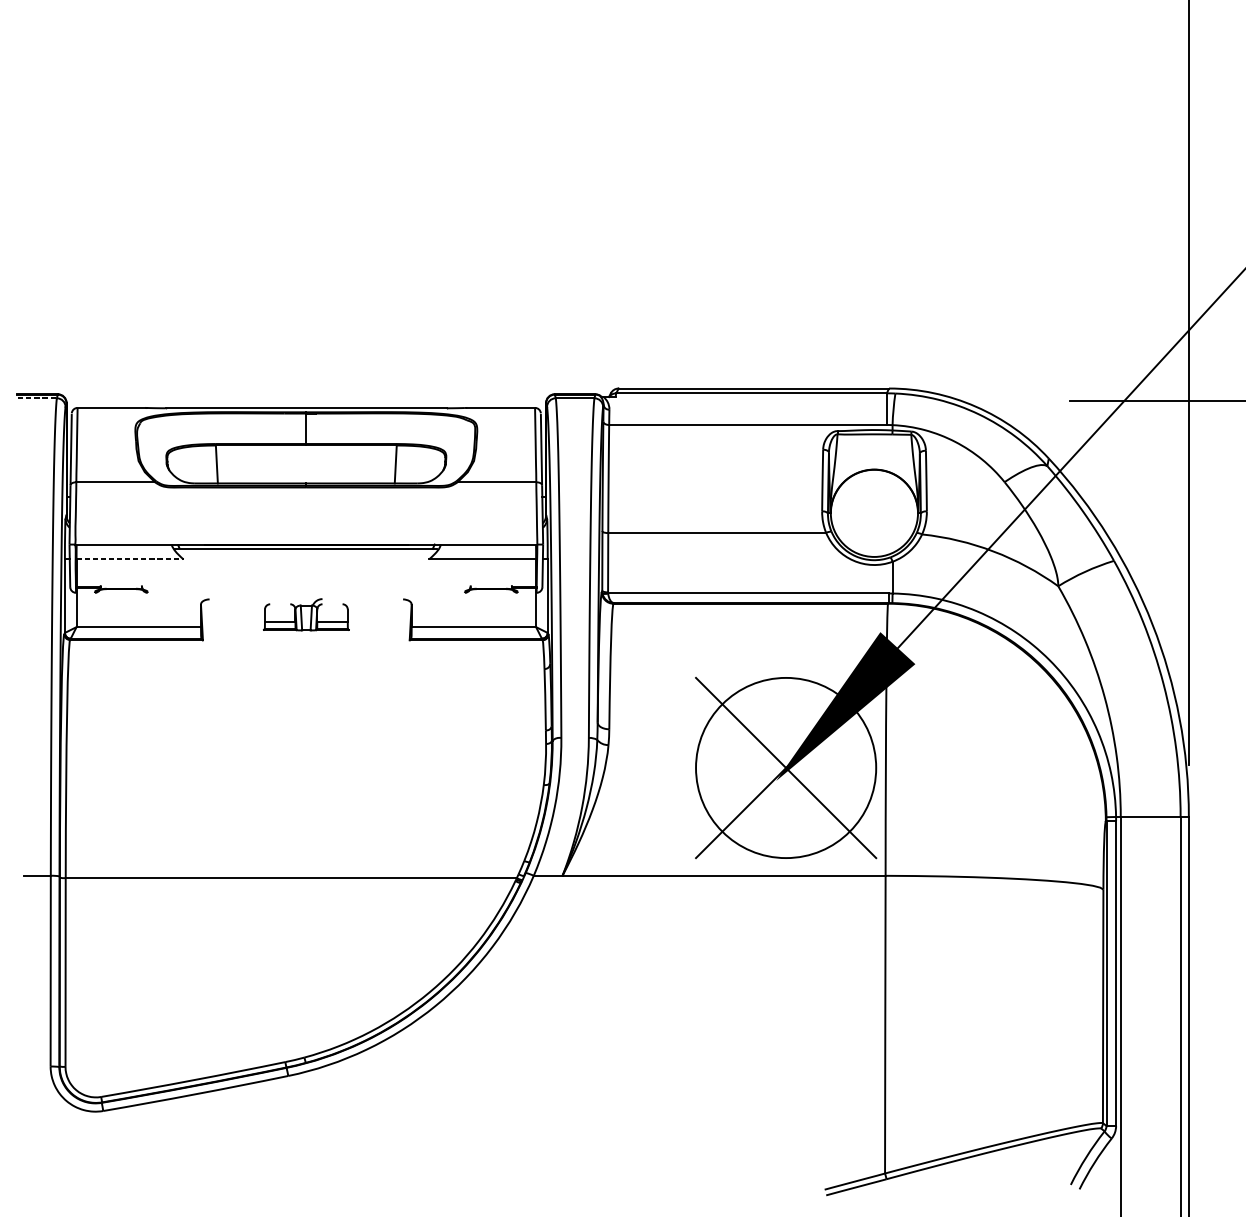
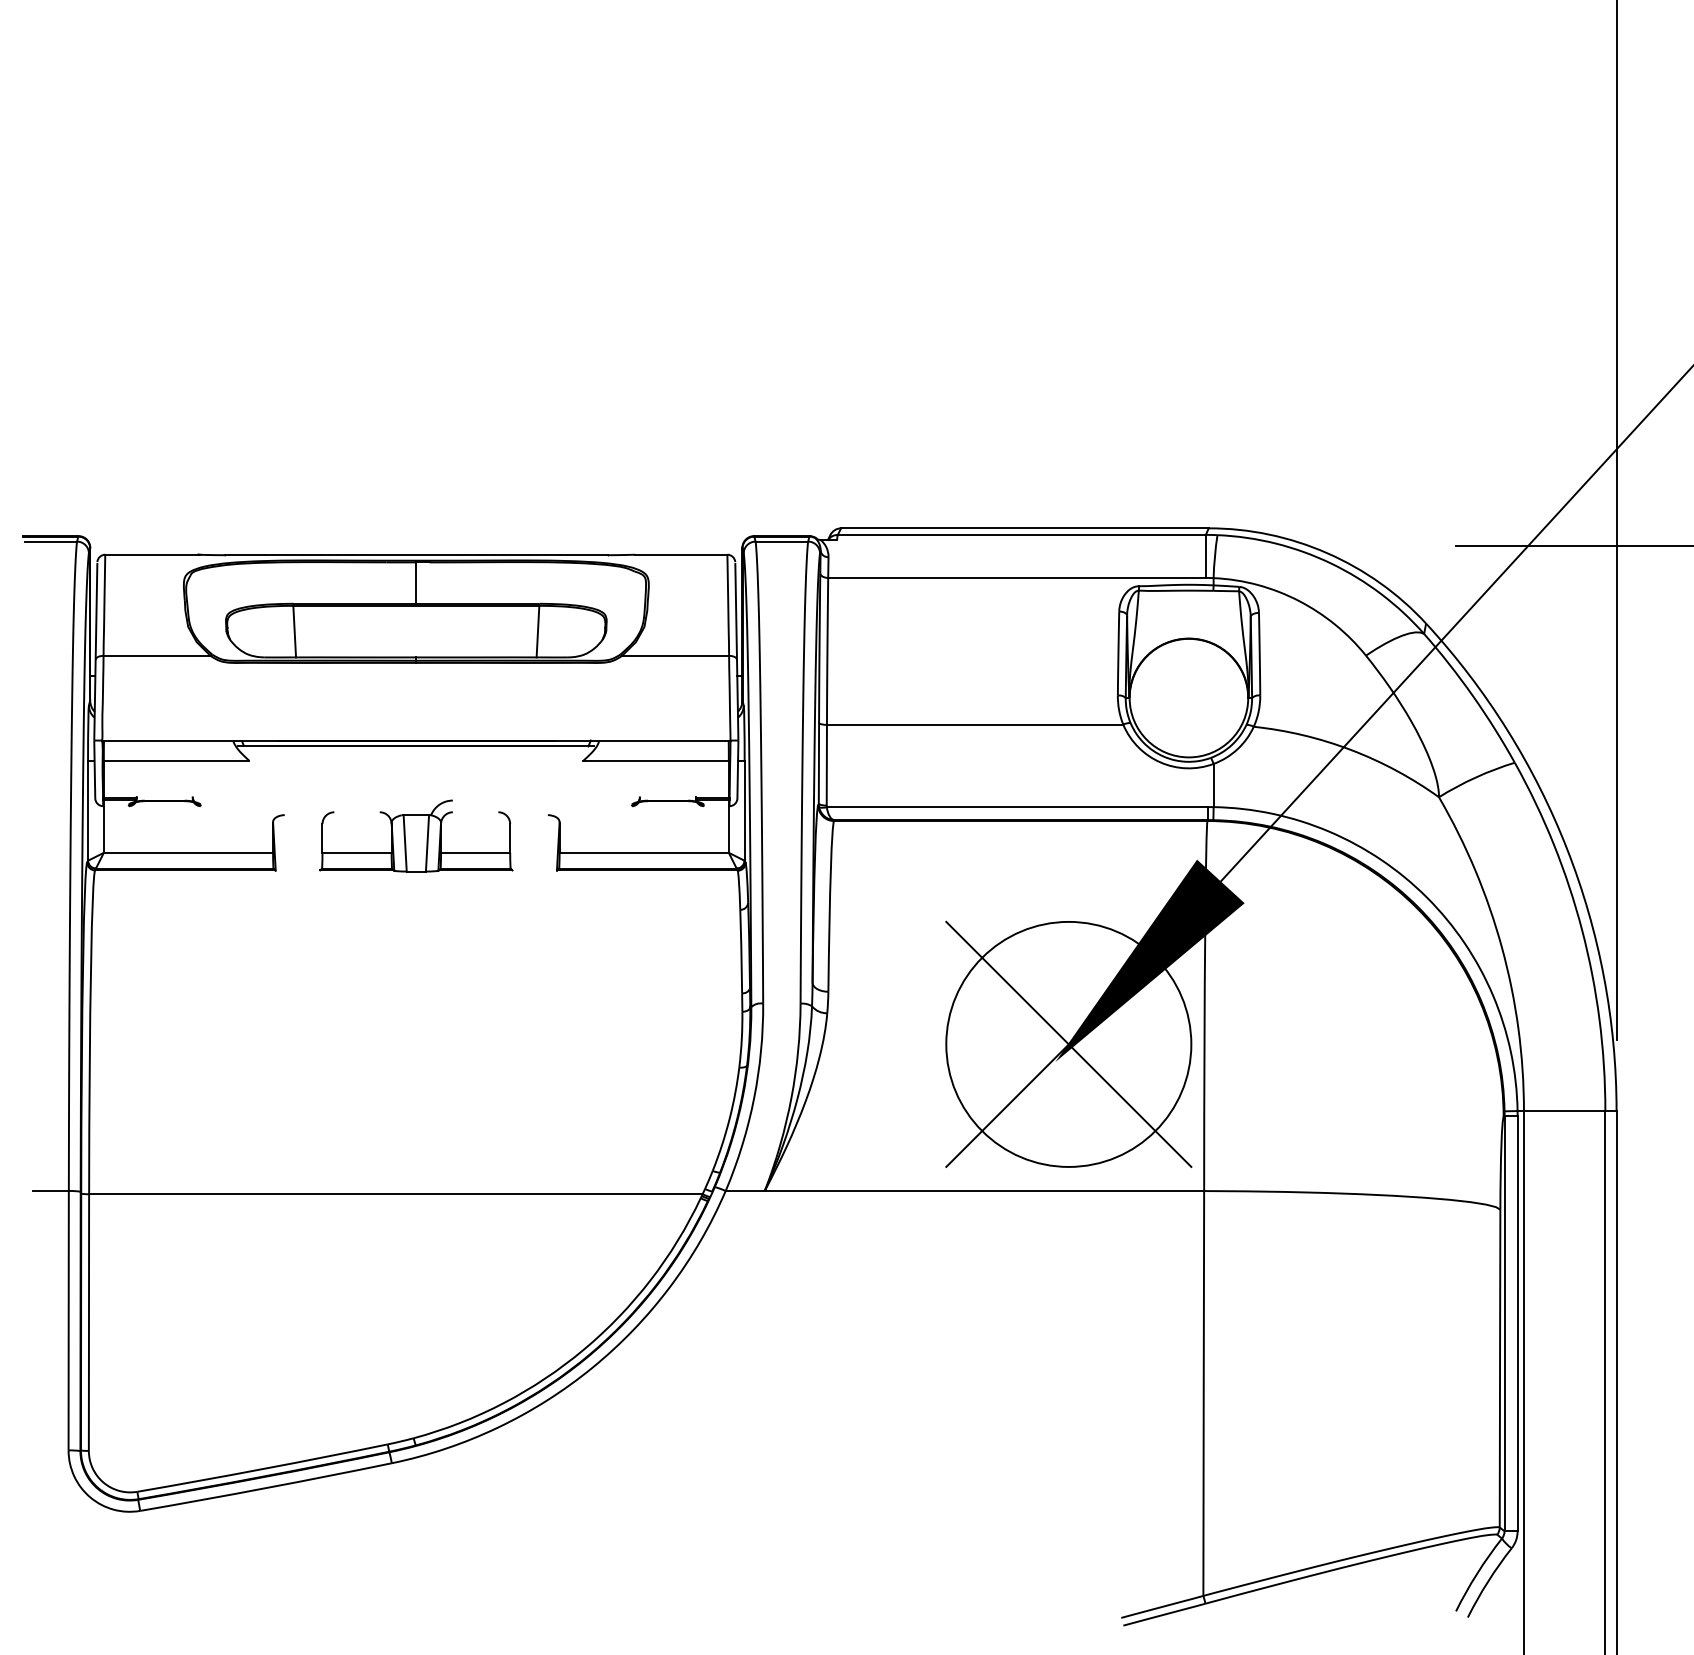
line: (38, 398) -> (51, 541), dashed -> solid
line: (129, 559) -> (176, 760), dashed -> solid
part: (306, 614) -> (416, 835), size x1.67

